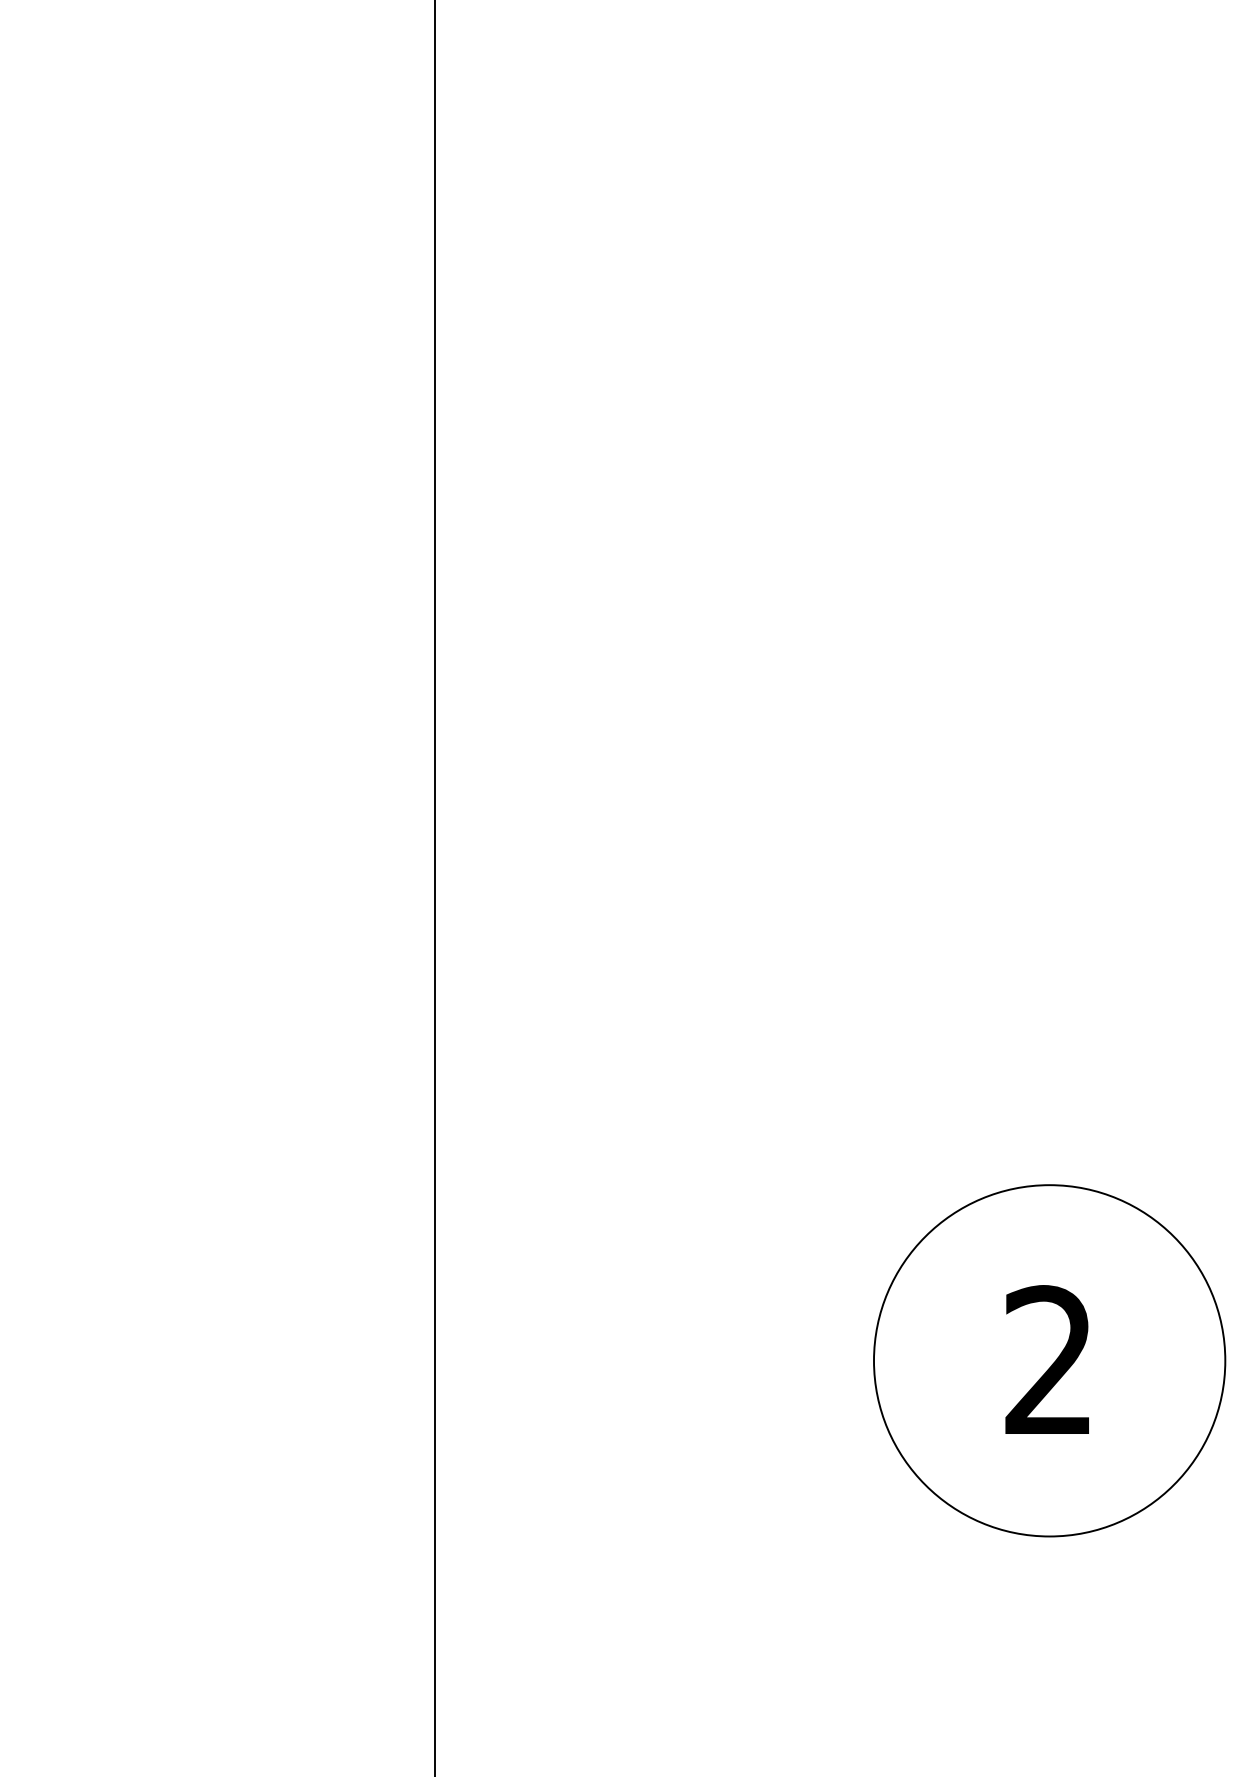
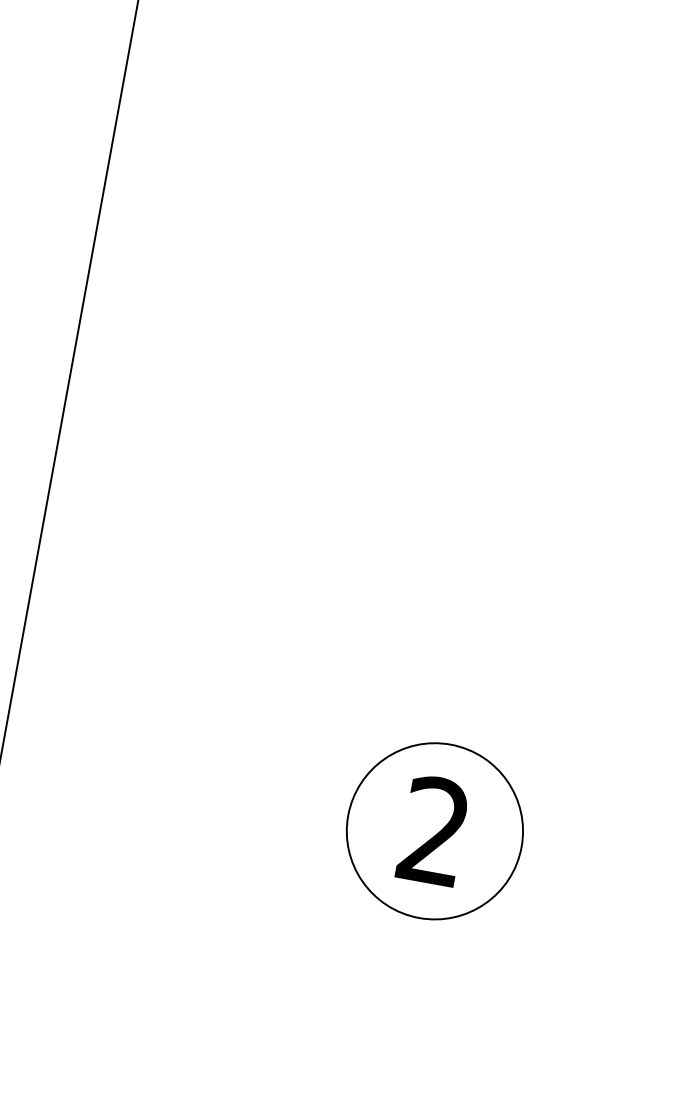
circle: (1049, 1360) -> (434, 831), size x0.7

